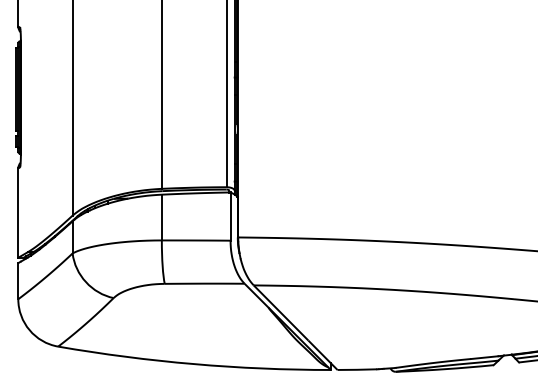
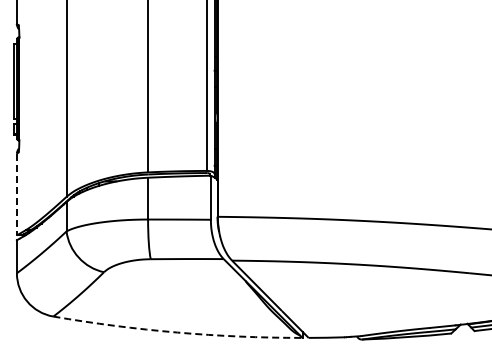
line: (17, 213) -> (16, 194), solid -> dashed
arc: (194, 364) -> (177, 332), solid -> dashed

